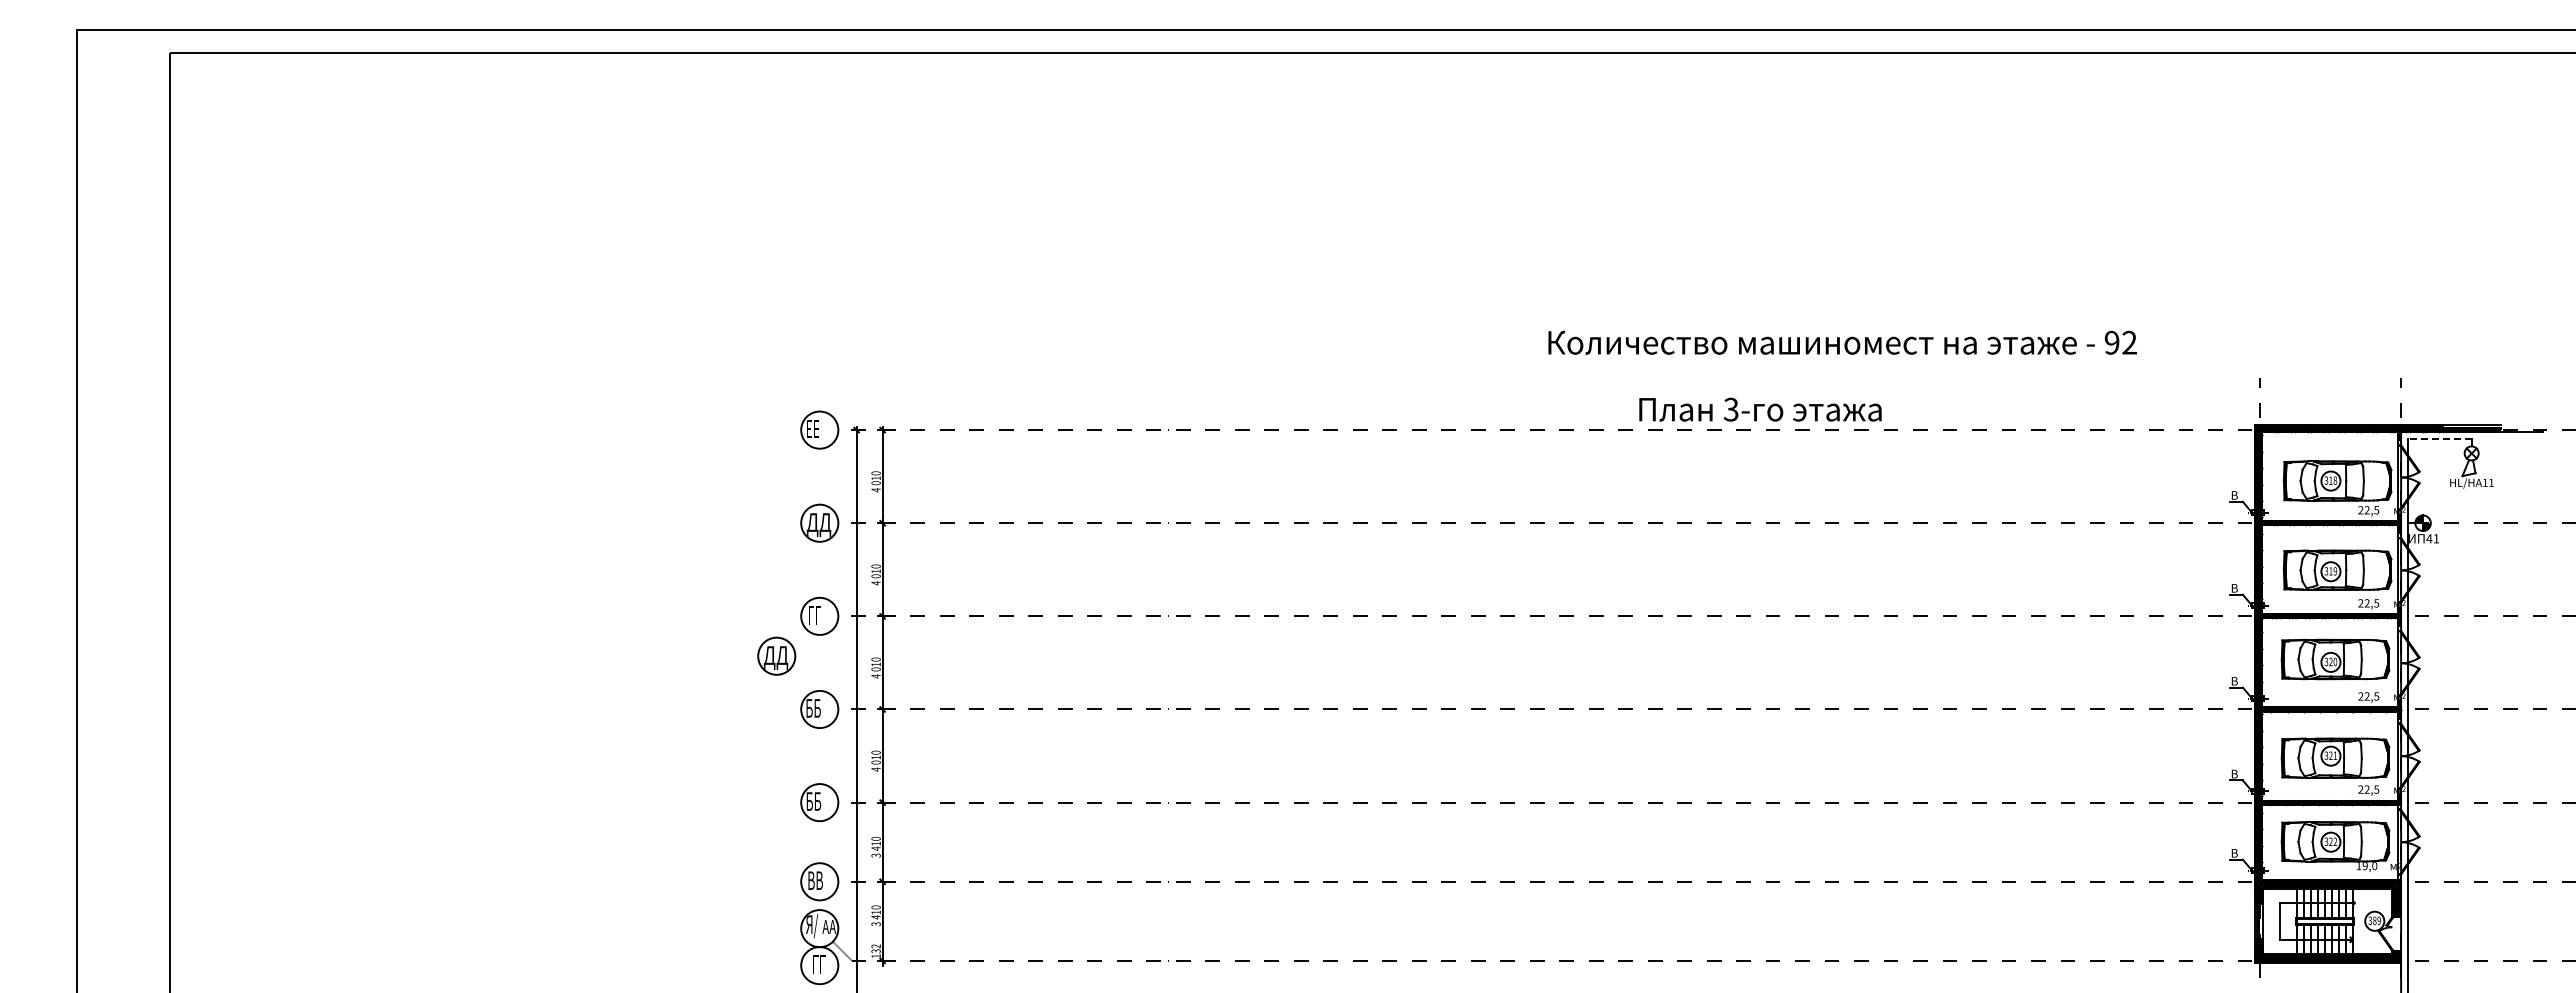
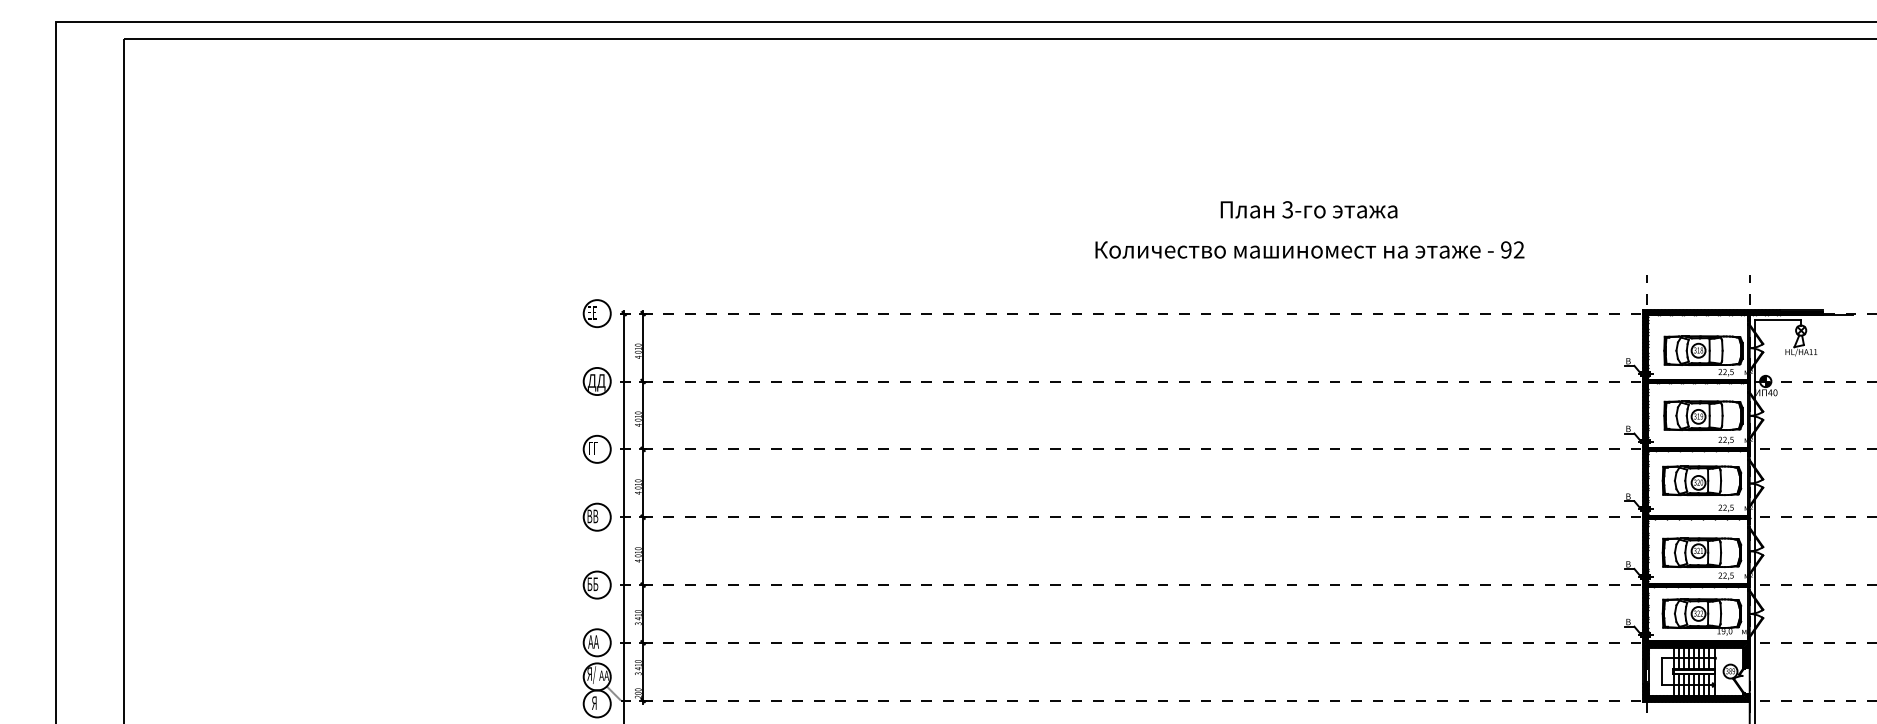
text: (1842, 342) -> (1309, 249), moved
text: (1760, 409) -> (1309, 209), moved
line: (2440, 439) -> (1778, 320), dashed -> solid
text: (2436, 538) -> (1775, 392), 41 -> 40
part: (776, 655) -> (565, 477), removed
text: (814, 707) -> (593, 515), ББ -> ВВ
text: (814, 880) -> (593, 641), ВВ -> АА
text: (875, 951) -> (637, 693), 132 -> 200
text: (818, 964) -> (596, 703), ГГ -> Я

